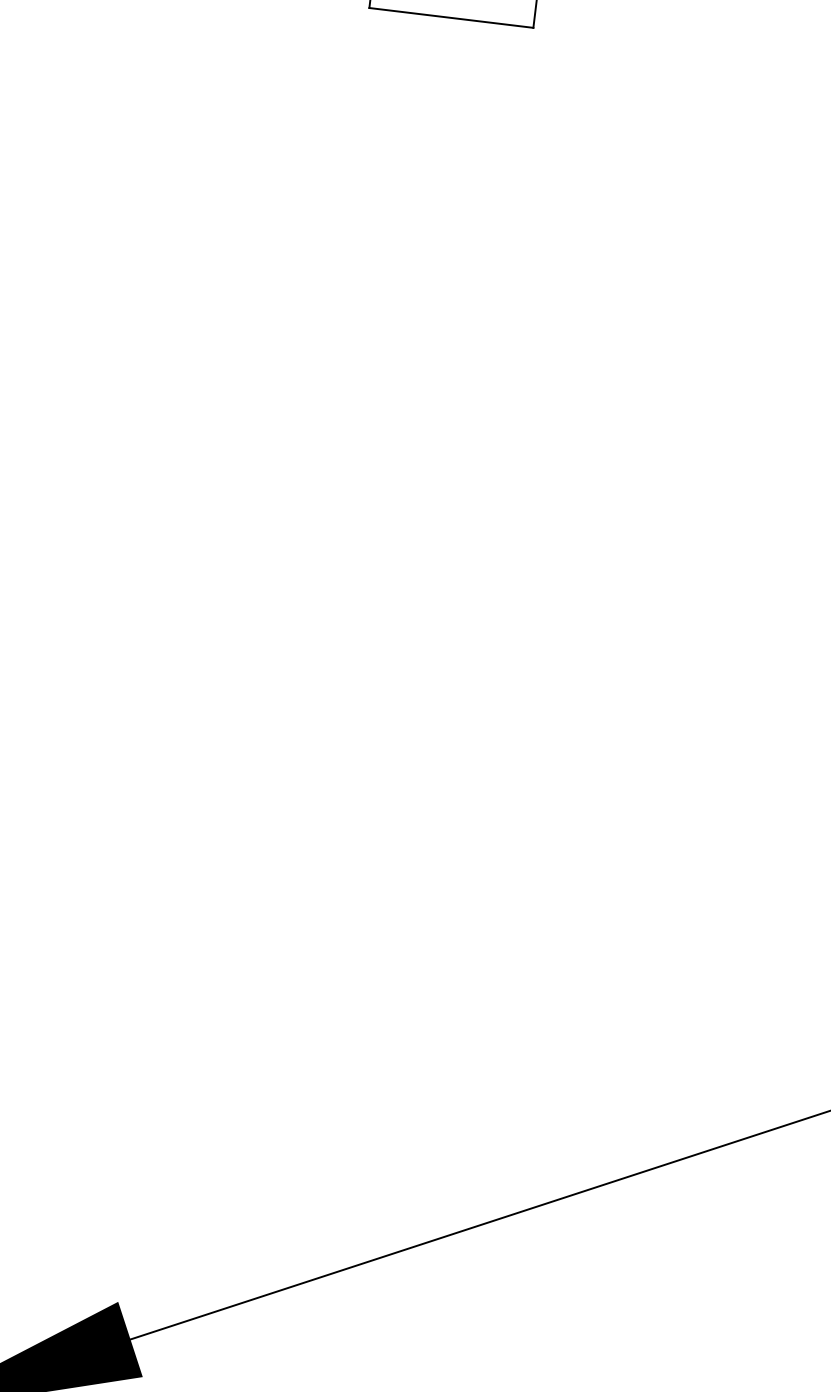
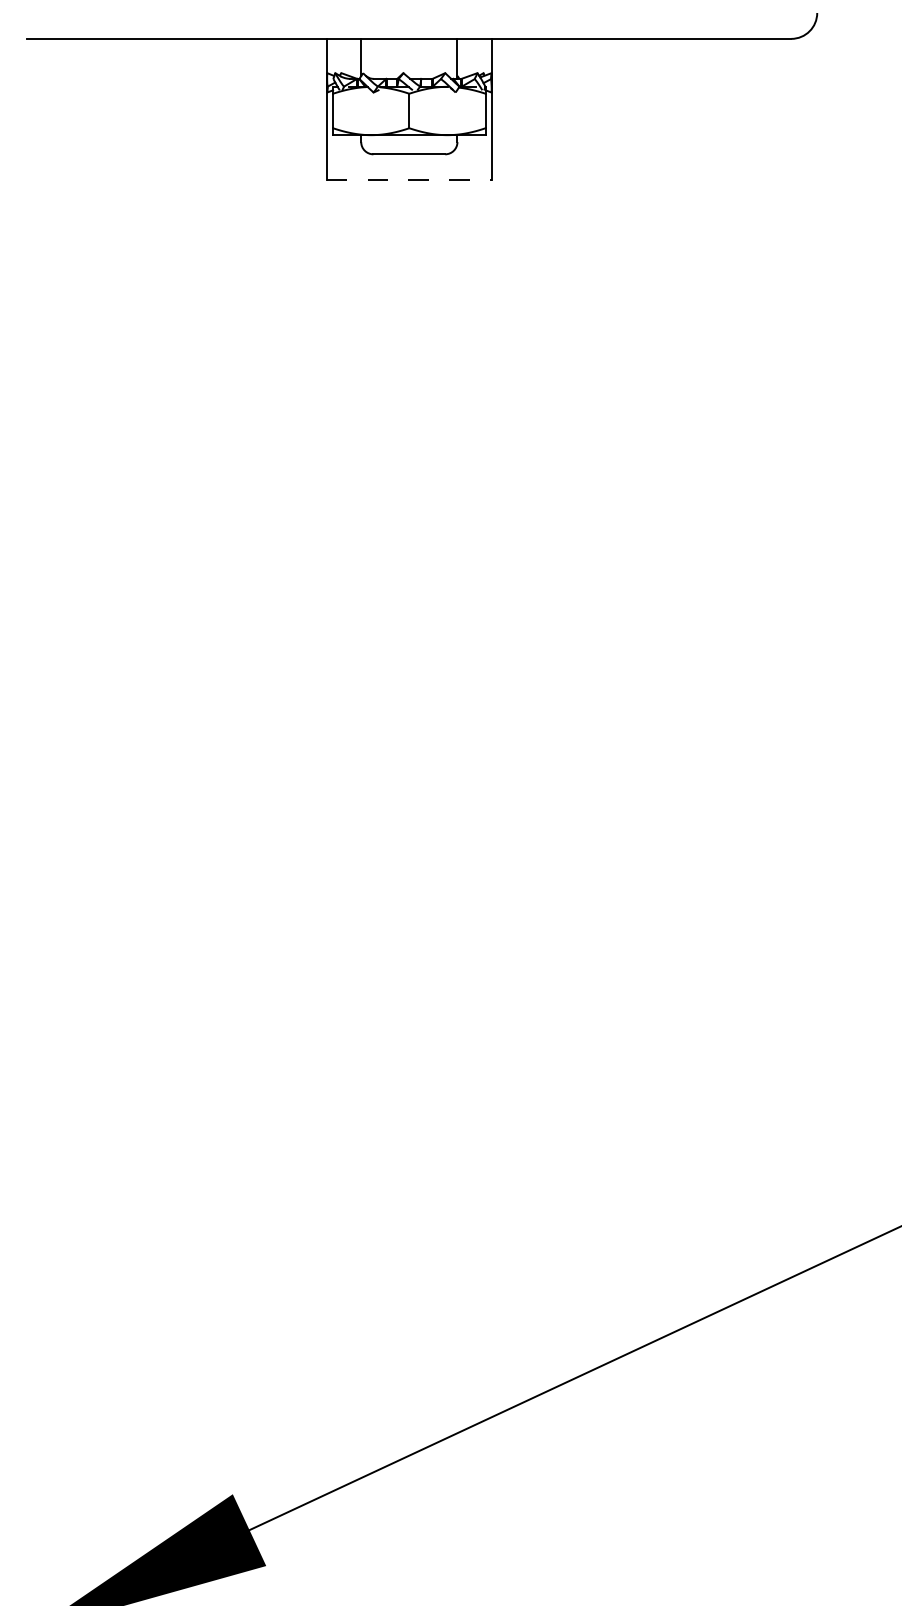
line: (451, 17) -> (409, 179), solid -> dashed

